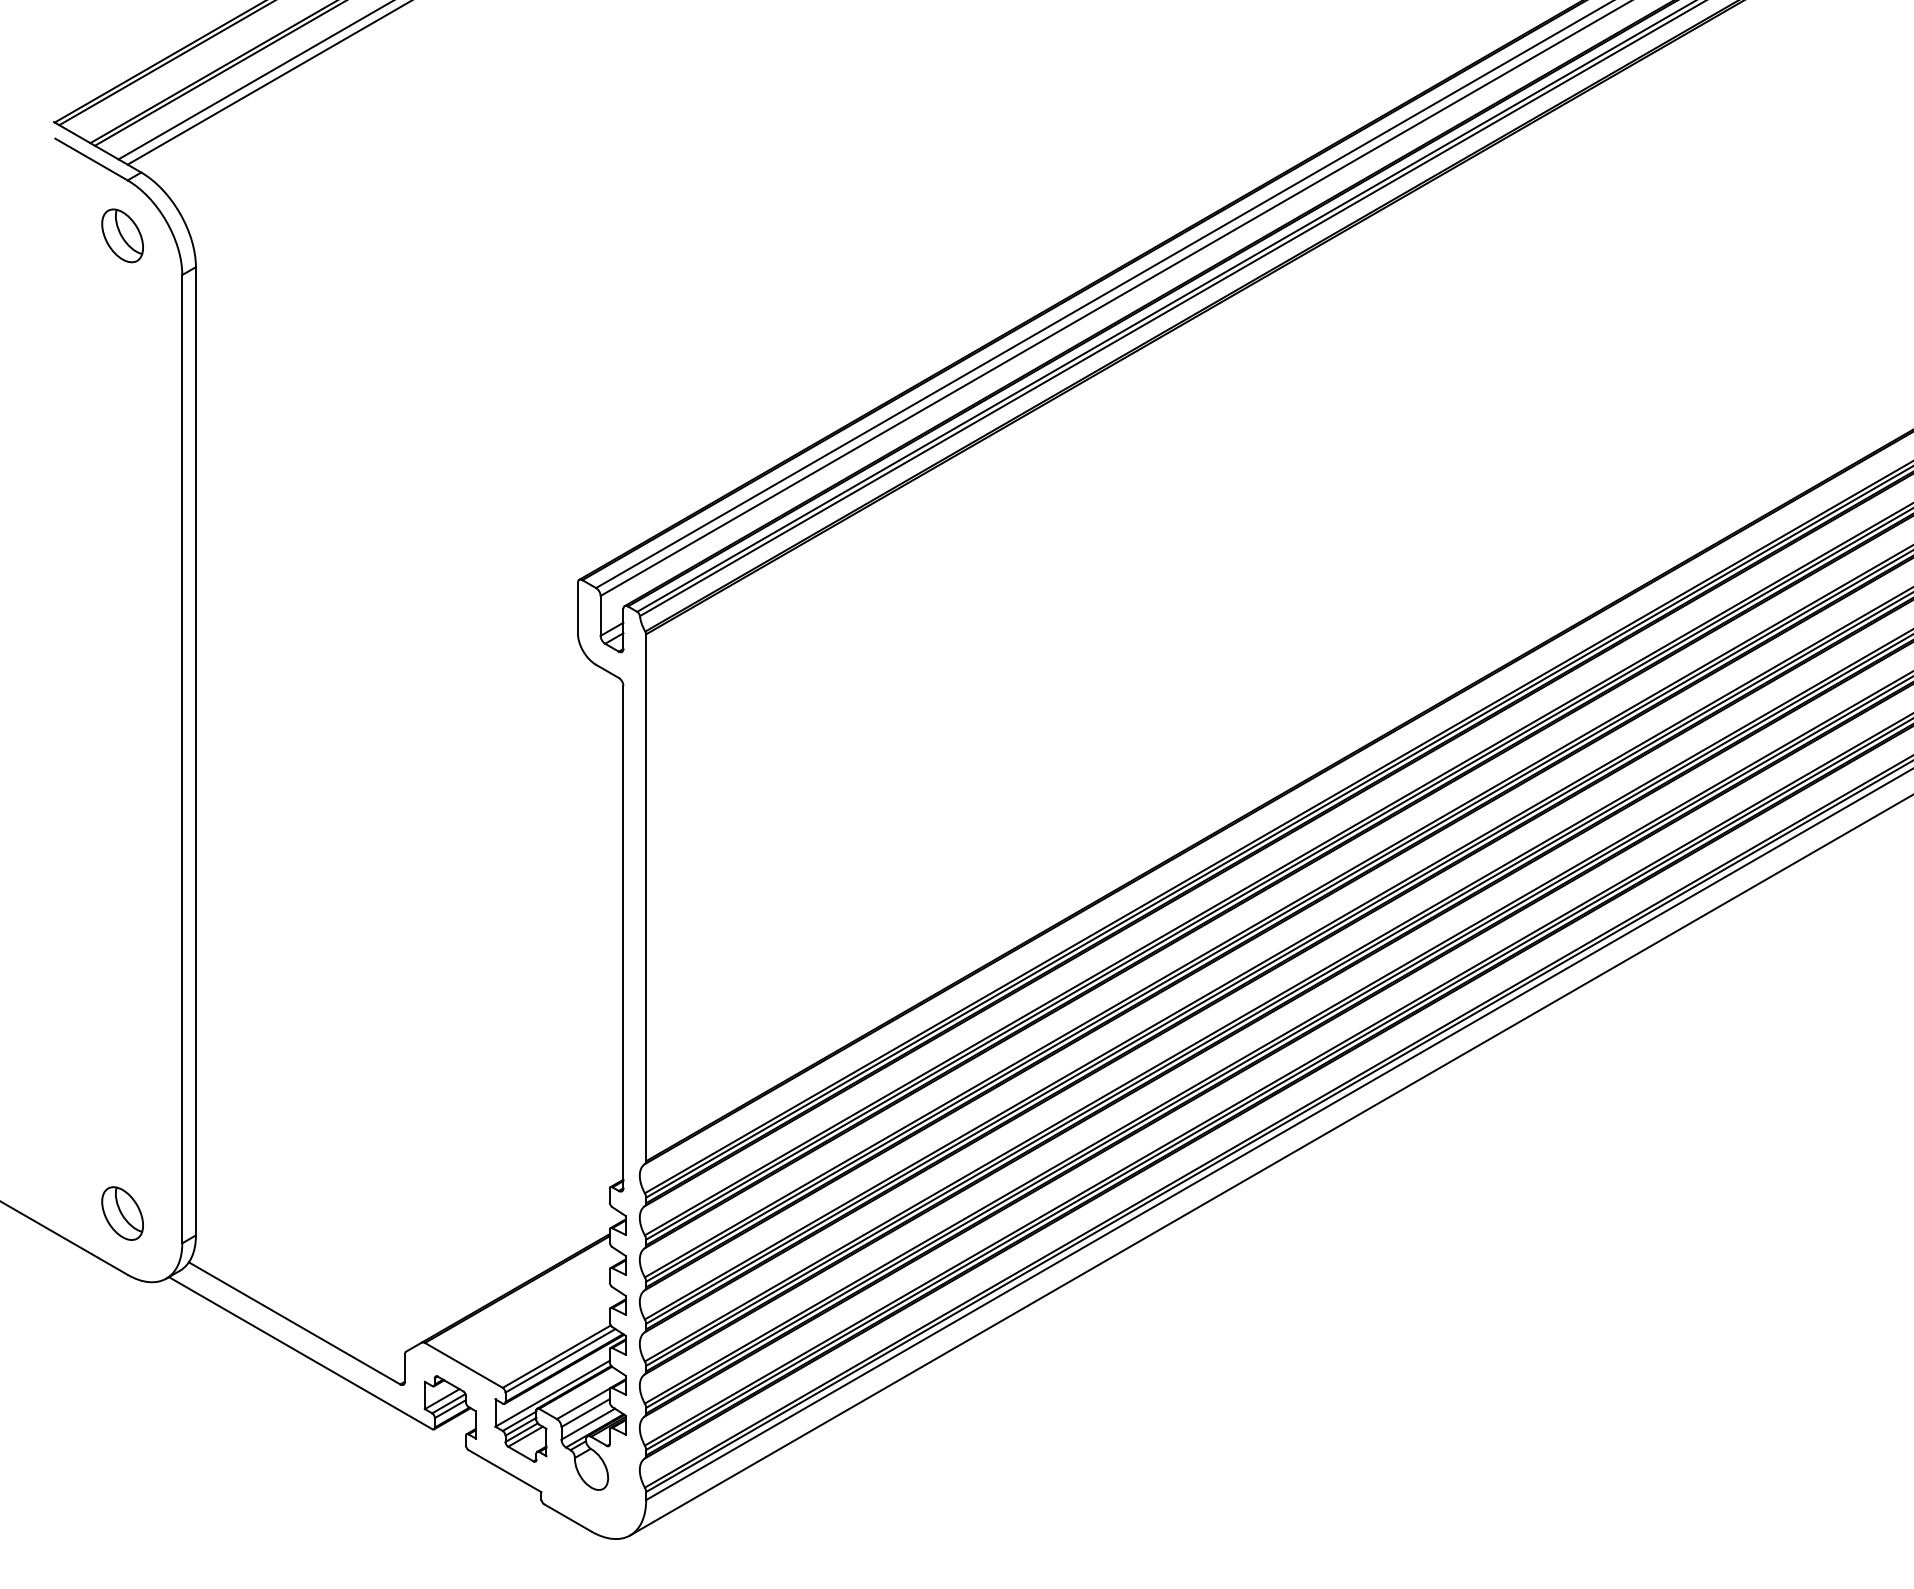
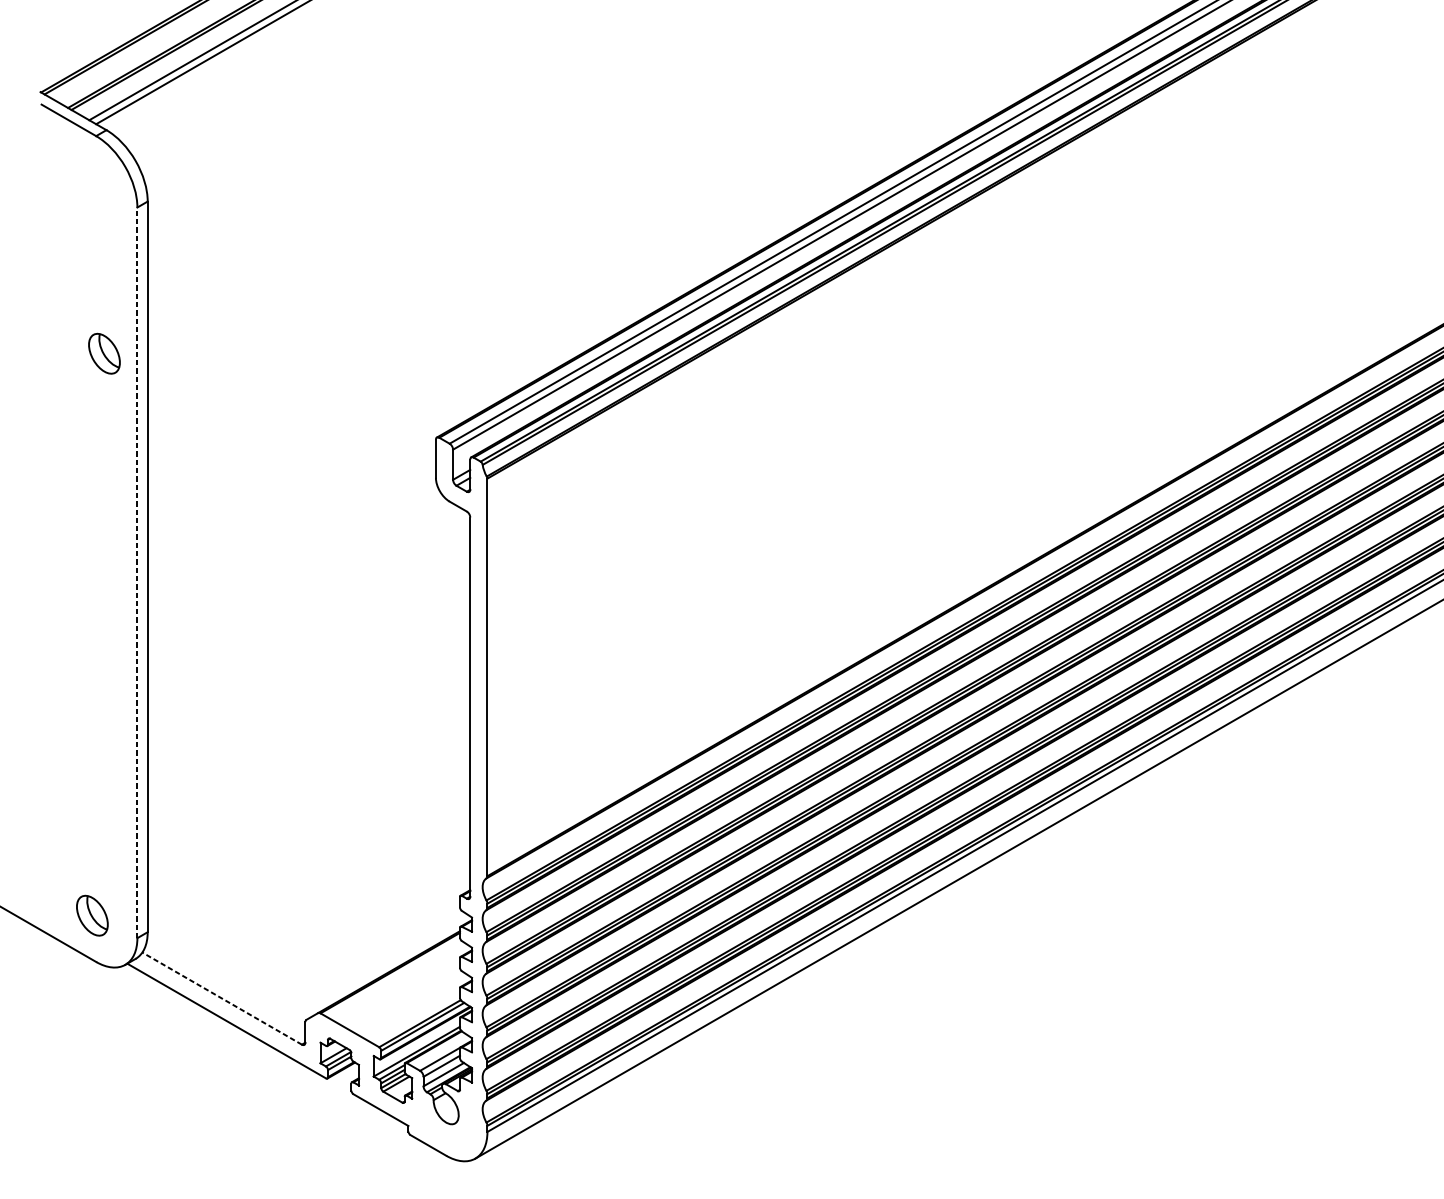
part: (122, 235) -> (104, 353), moved
line: (182, 758) -> (137, 572), solid -> dashed
line: (294, 1323) -> (222, 998), solid -> dashed

